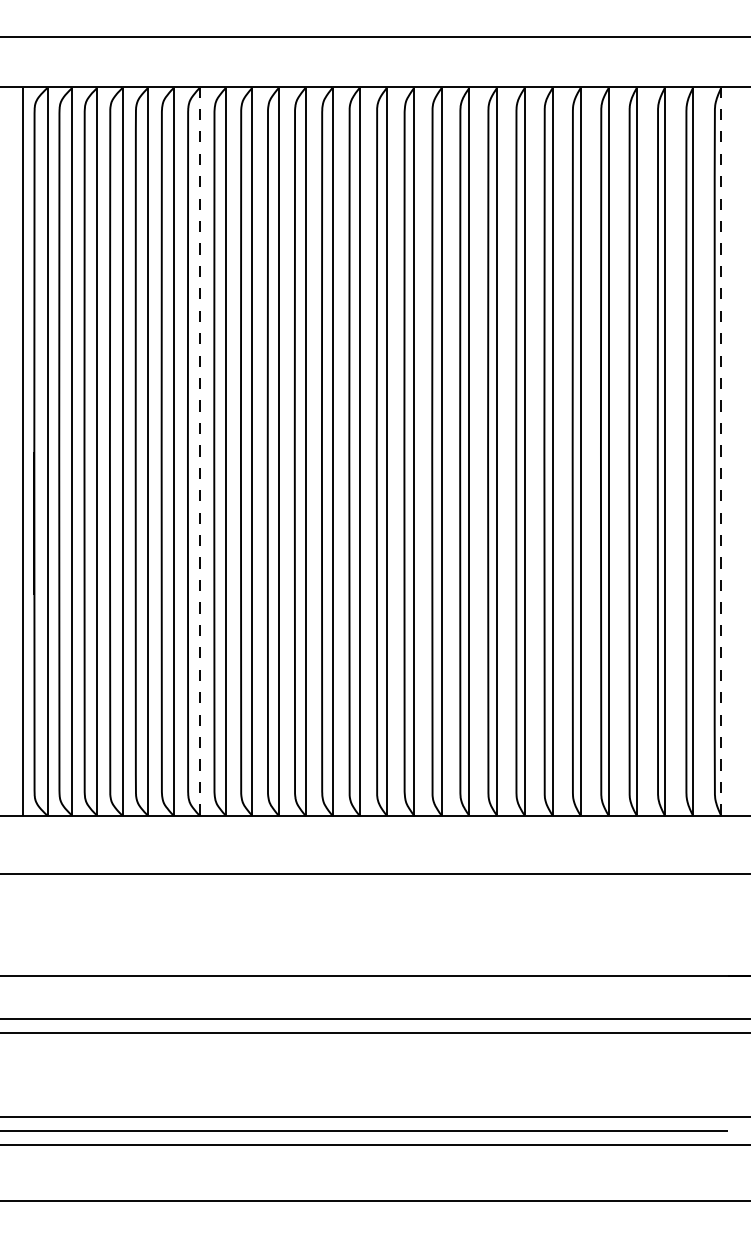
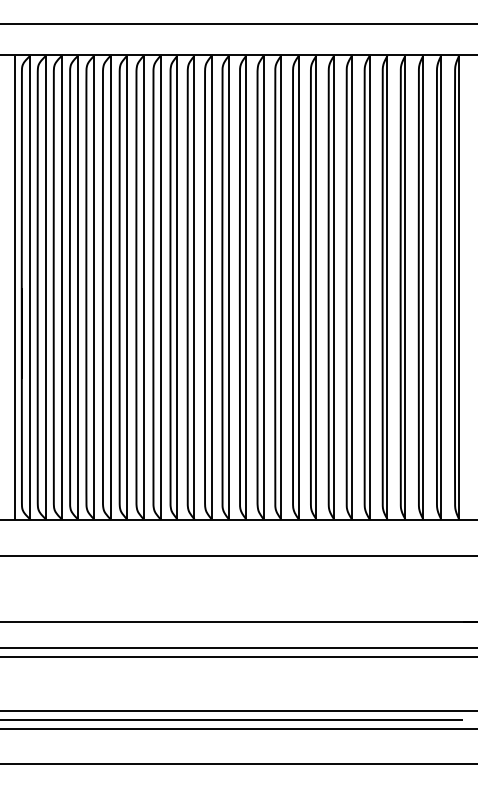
line: (200, 451) -> (127, 287), dashed -> solid
line: (721, 451) -> (459, 287), dashed -> solid

